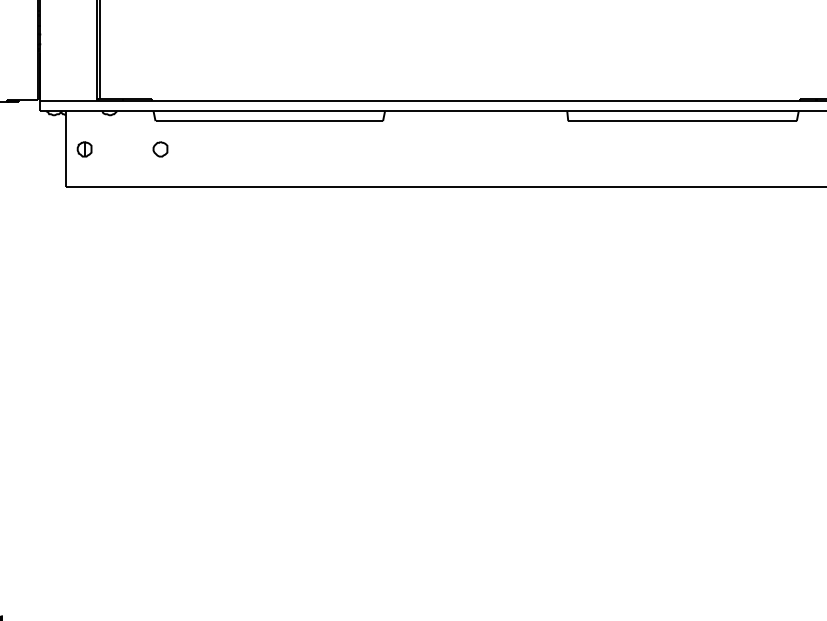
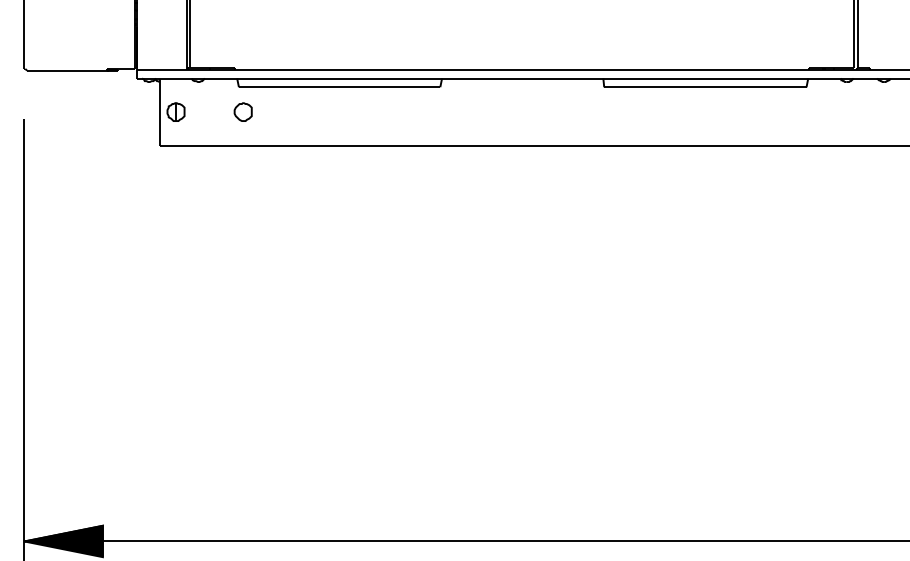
part: (85, 149) -> (176, 112), size x1.4
part: (160, 149) -> (243, 112), size x1.4

